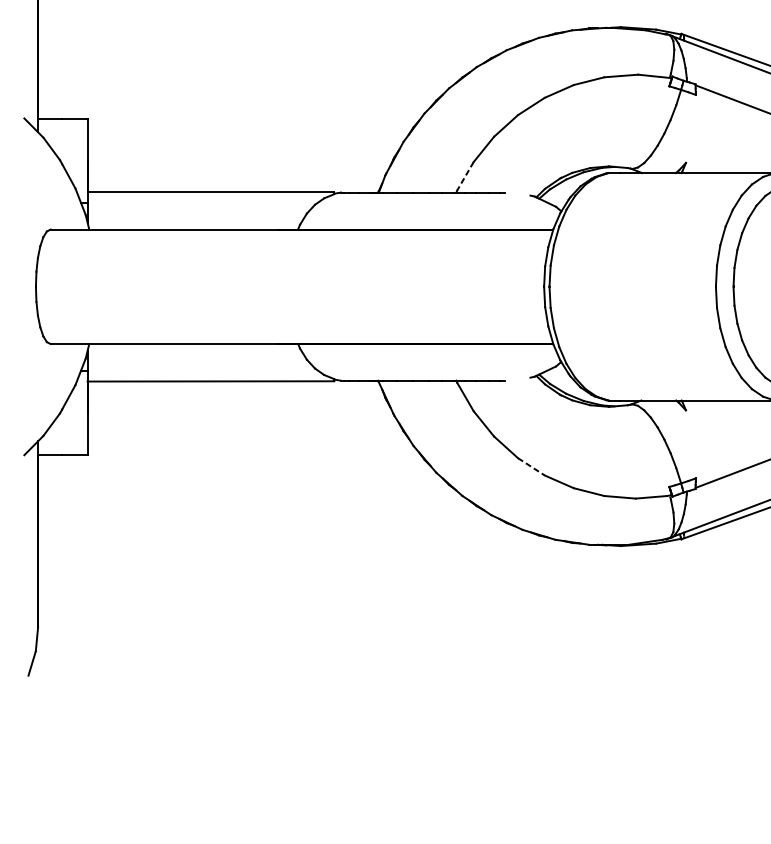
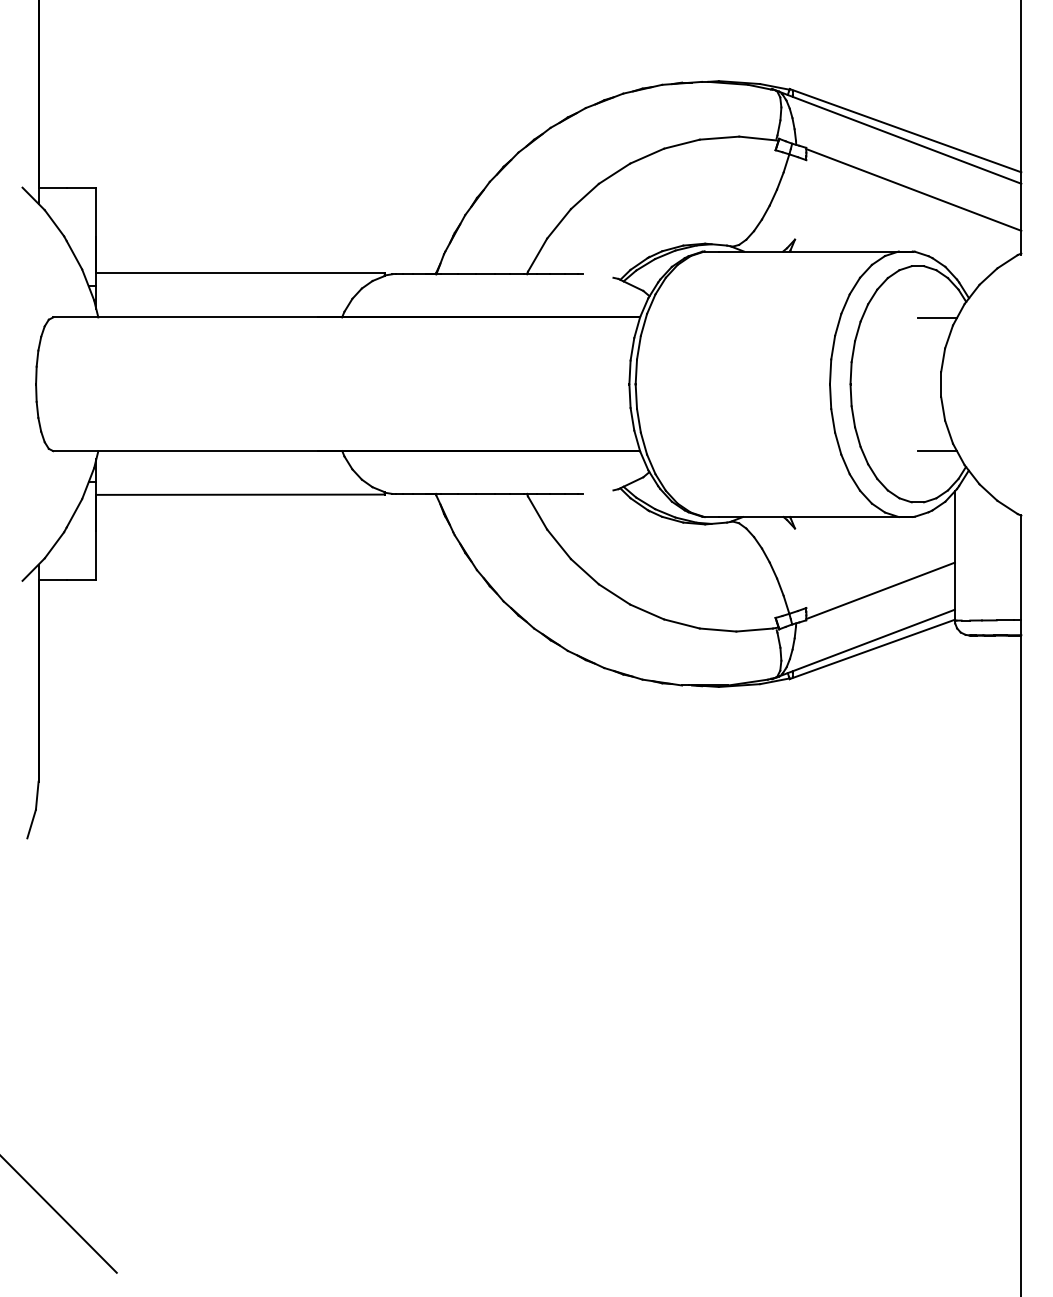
line: (465, 176) -> (537, 255), dashed -> solid
line: (531, 466) -> (614, 594), dashed -> solid

